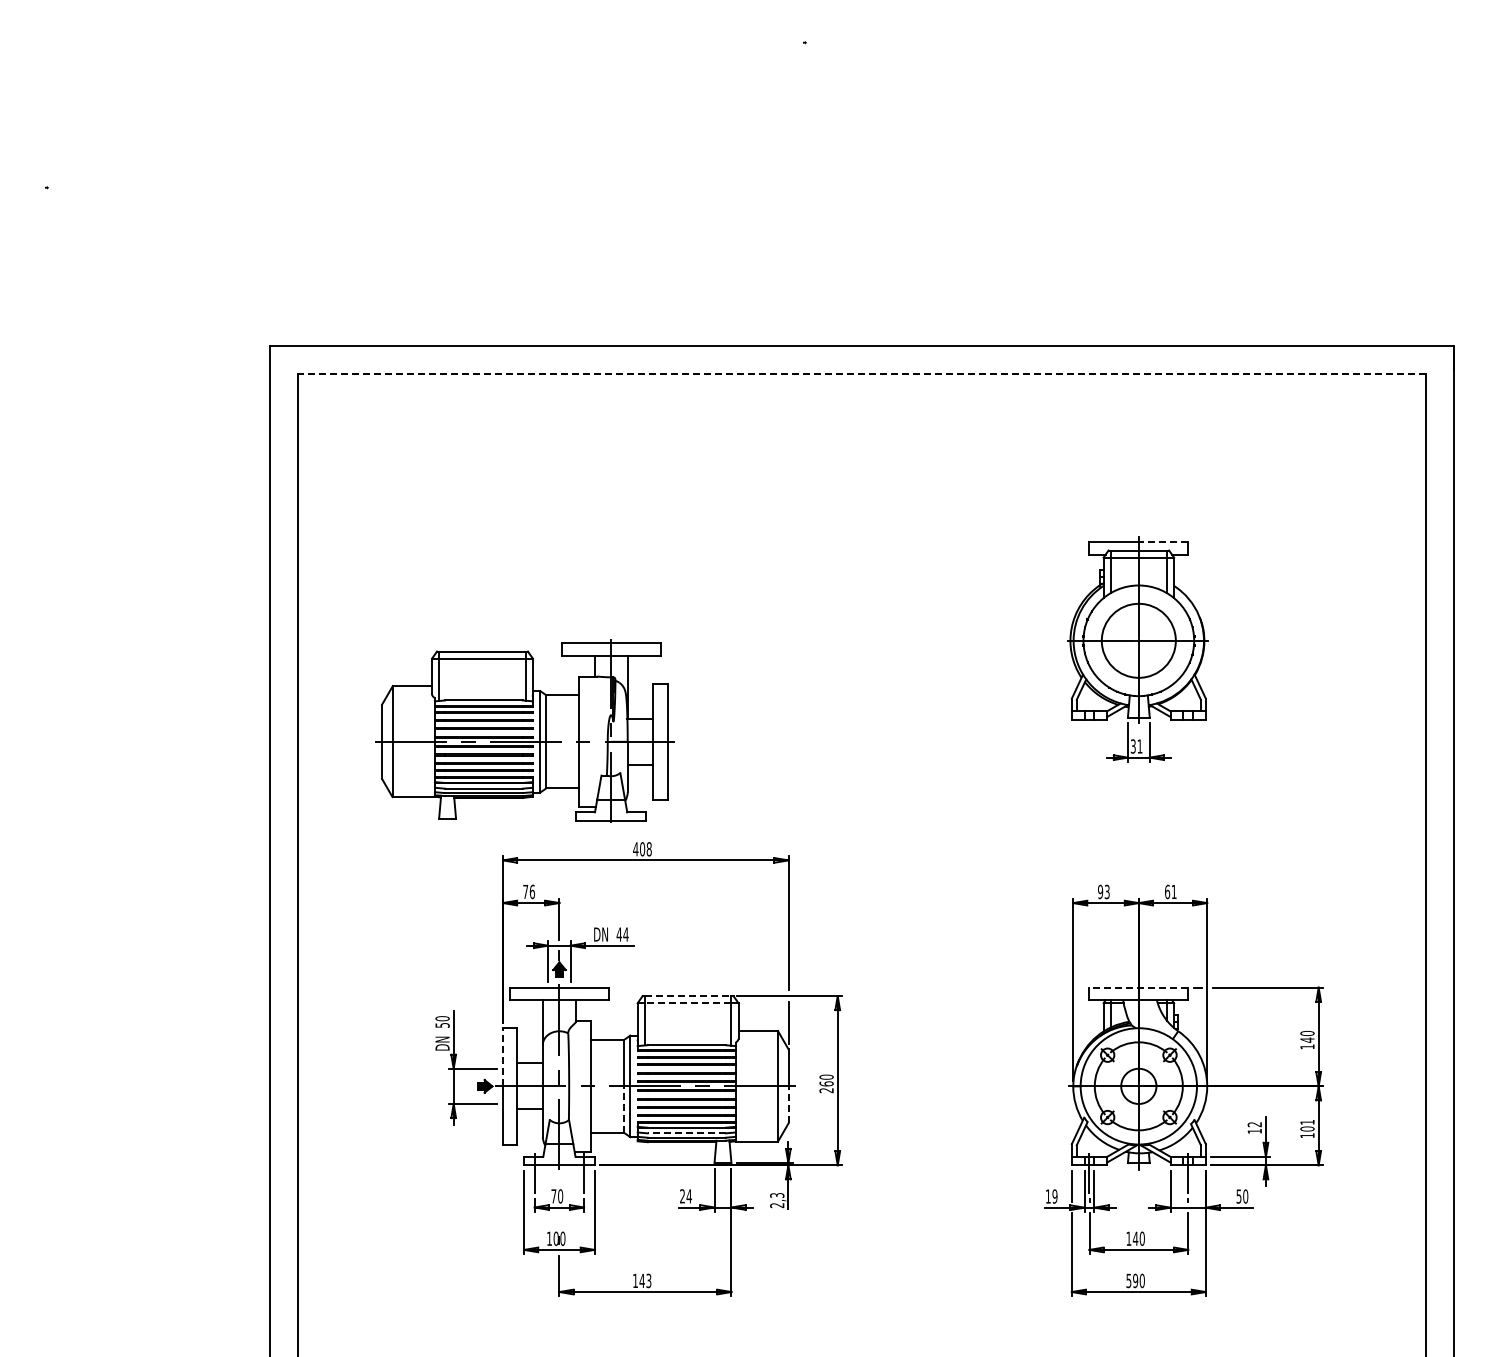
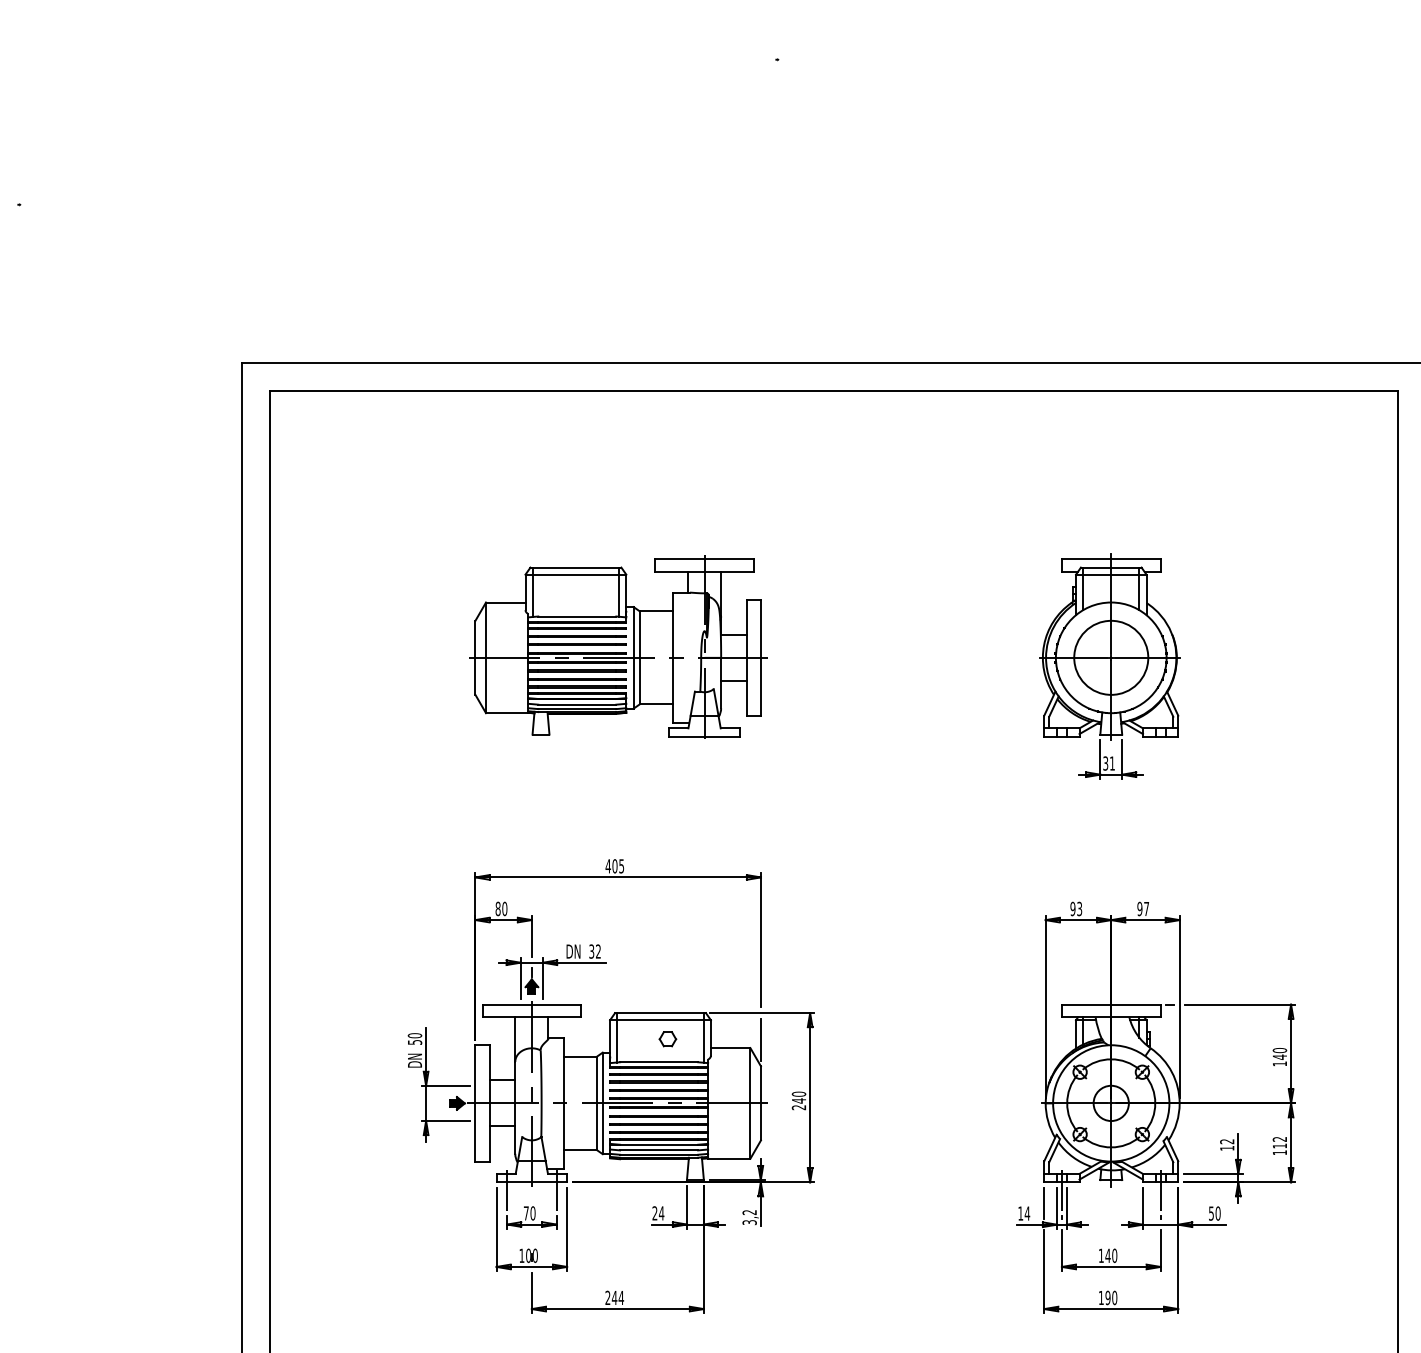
line: (861, 374) -> (833, 391), dashed -> solid
line: (1163, 542) -> (1135, 559), dashed -> solid
part: (524, 730) -> (617, 646), moved
text: (648, 849) -> (620, 866), 408 -> 405
text: (529, 891) -> (501, 908), 76 -> 80
text: (1170, 891) -> (1142, 908), 61 -> 97
text: (622, 934) -> (594, 951), 44 -> 32
line: (1138, 987) -> (1110, 1004), dashed -> solid
line: (688, 996) -> (660, 1013), dashed -> solid
line: (687, 1003) -> (659, 1020), dashed -> solid
part: (695, 1022) -> (667, 1039), added
line: (503, 1056) -> (475, 1073), dashed -> solid
text: (826, 1083) -> (798, 1100), 260 -> 240
line: (788, 1104) -> (760, 1121), dashed -> solid
line: (624, 1109) -> (596, 1126), dashed -> solid
text: (1307, 1125) -> (1279, 1142), 101 -> 112
line: (686, 1133) -> (658, 1150), dashed -> solid
text: (1054, 1196) -> (1026, 1213), 19 -> 14
text: (777, 1200) -> (749, 1217), 2,3 -> 3,2
text: (642, 1280) -> (614, 1297), 143 -> 244
text: (1128, 1280) -> (1100, 1297), 590 -> 190

